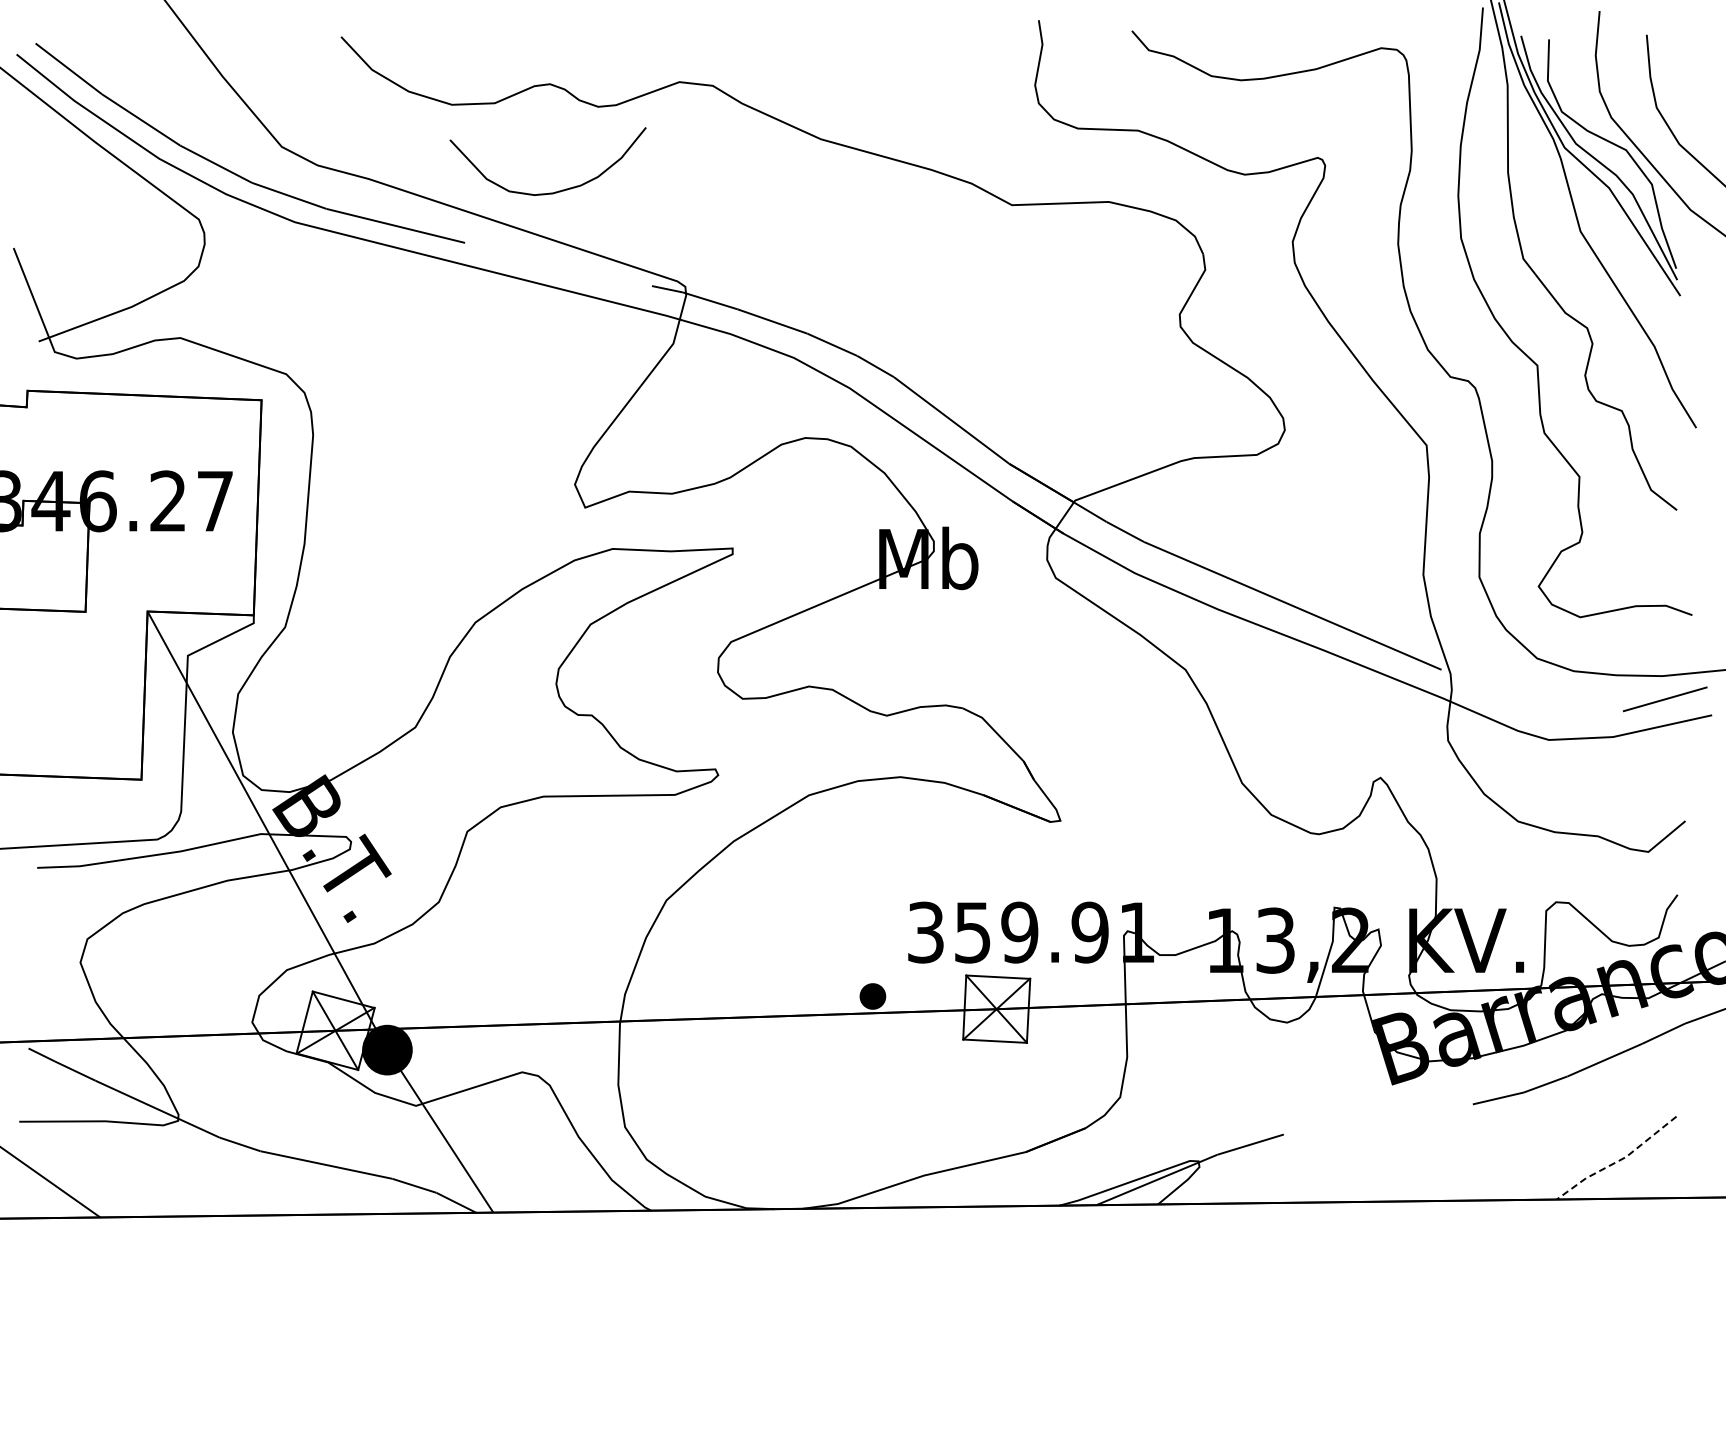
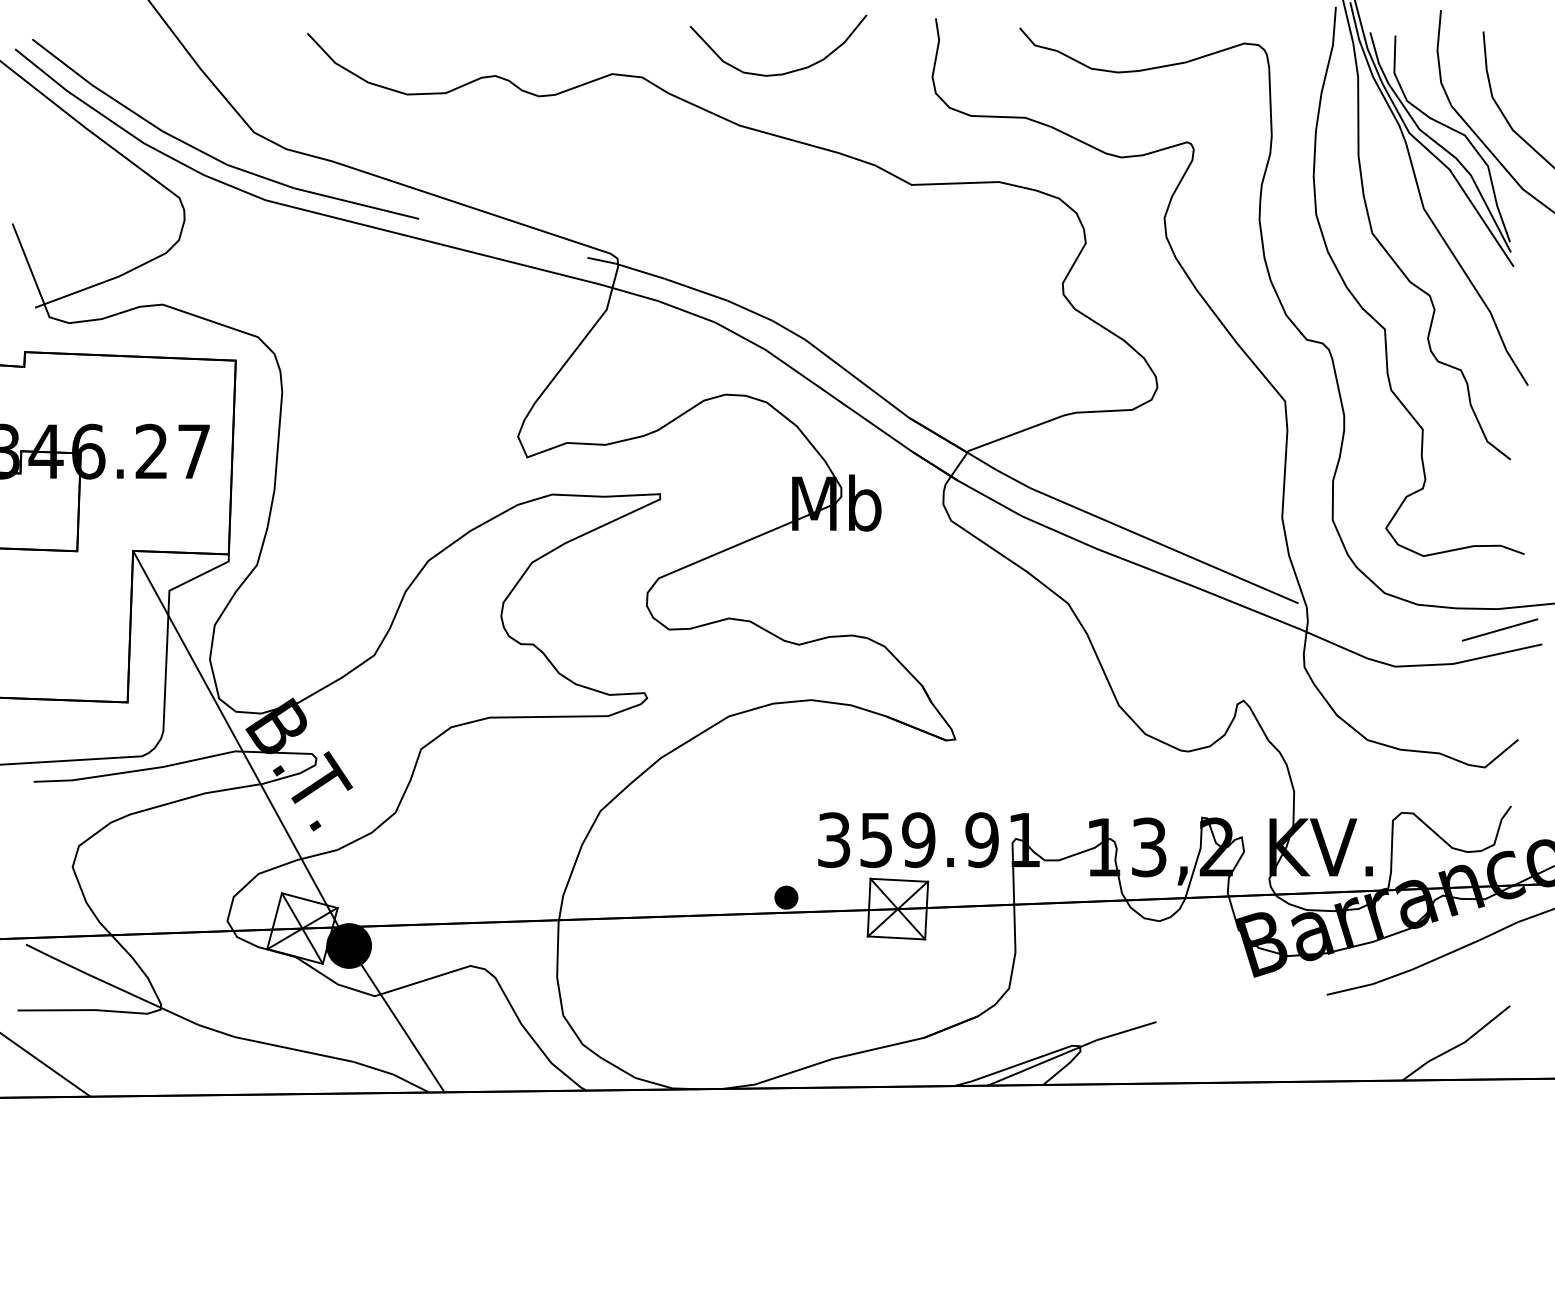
curve: (558, 190) -> (787, 71), moved
line: (1618, 1161) -> (1457, 1046), dashed -> solid

